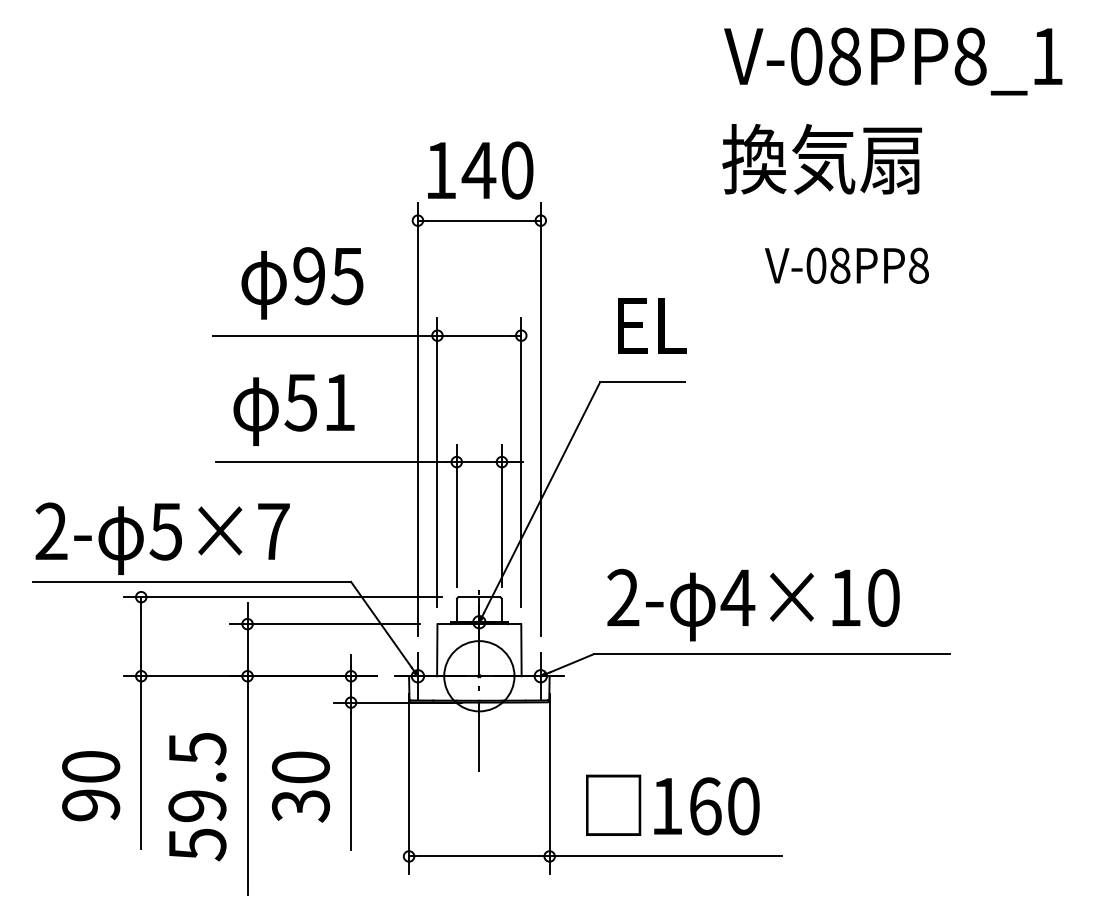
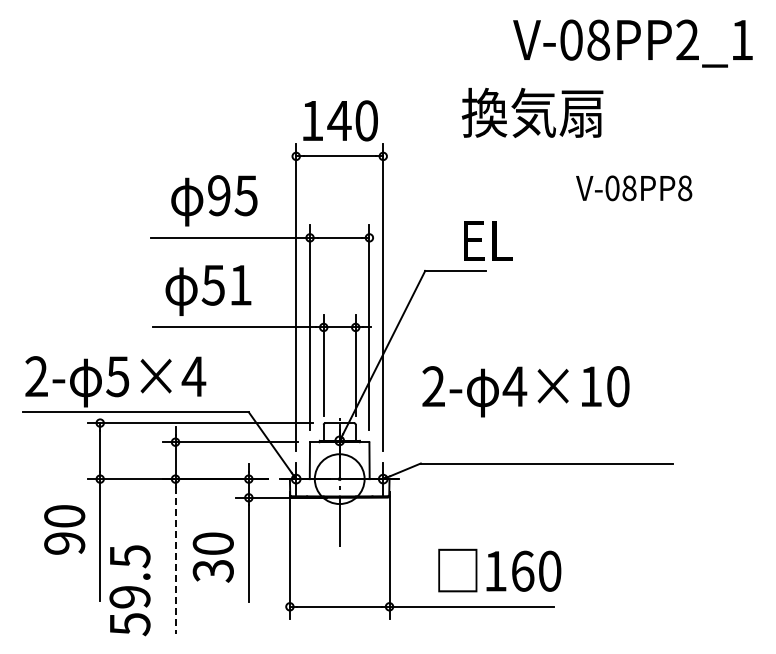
text: (970, 55) -> (687, 39), V-08PP8_1 -> V-08PP2_1
text: (822, 158) -> (532, 112), moved
text: (847, 265) -> (634, 188), moved
text: (652, 325) -> (488, 240), moved
text: (272, 531) -> (193, 376), 5×7 -> 5×4
text: (752, 604) -> (525, 391), moved
text: (90, 785) -> (64, 529), moved
line: (247, 791) -> (175, 560), solid -> dashed
text: (196, 796) -> (129, 590), moved
text: (672, 805) -> (499, 570), moved

